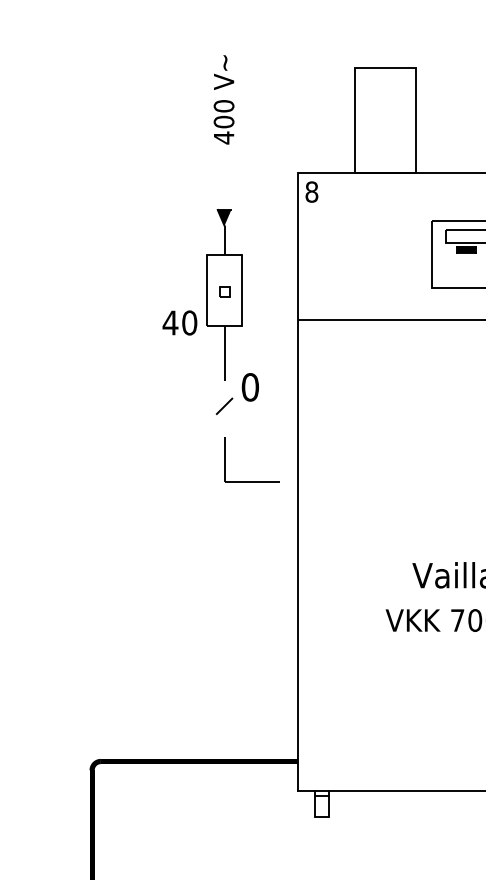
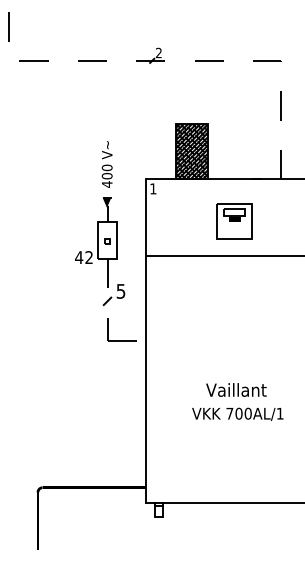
text: (222, 99) -> (106, 164), moved
hatch: (384, 120) -> (191, 151), added
text: (312, 191) -> (153, 188), 8 -> 1
text: (190, 322) -> (89, 257), 40 -> 42
text: (249, 385) -> (120, 290), 0 -> 5

